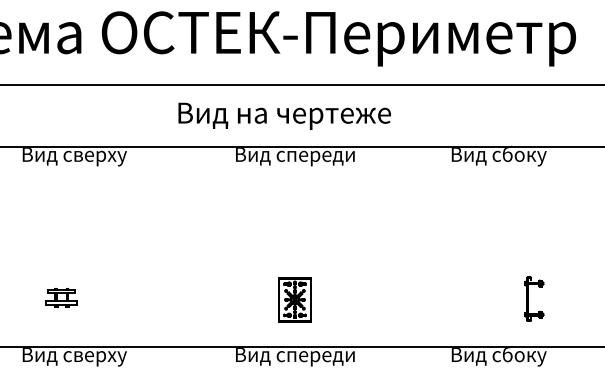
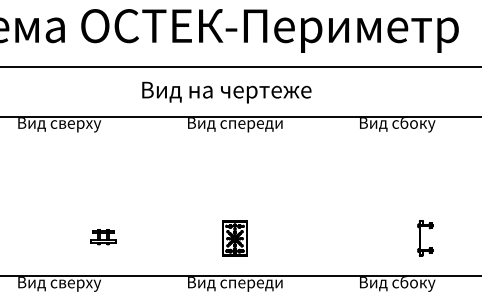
part: (61, 297) -> (103, 236), moved

